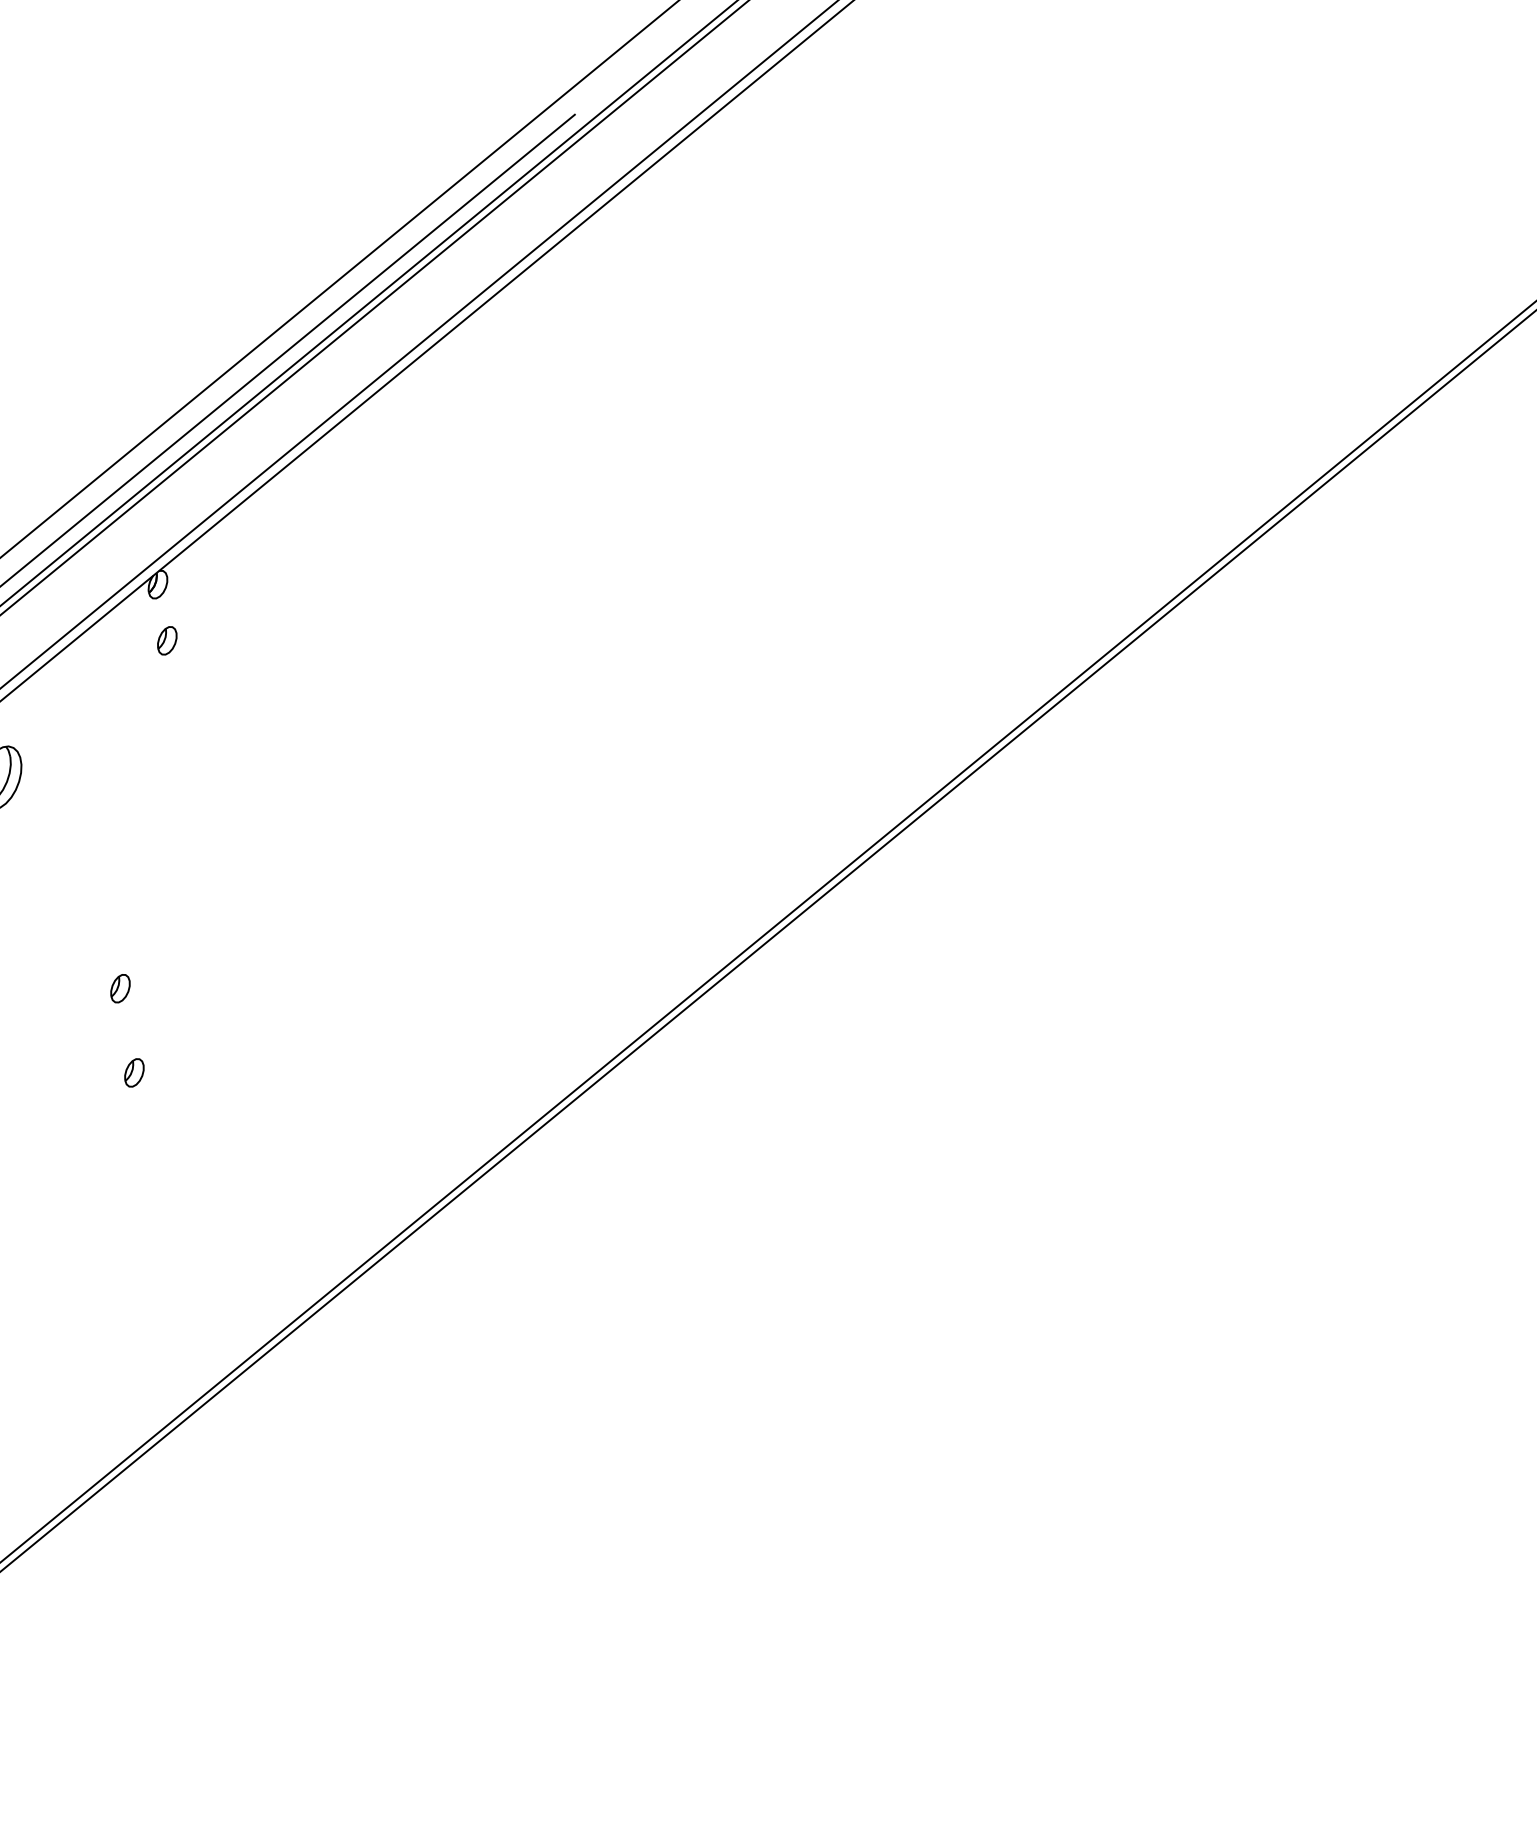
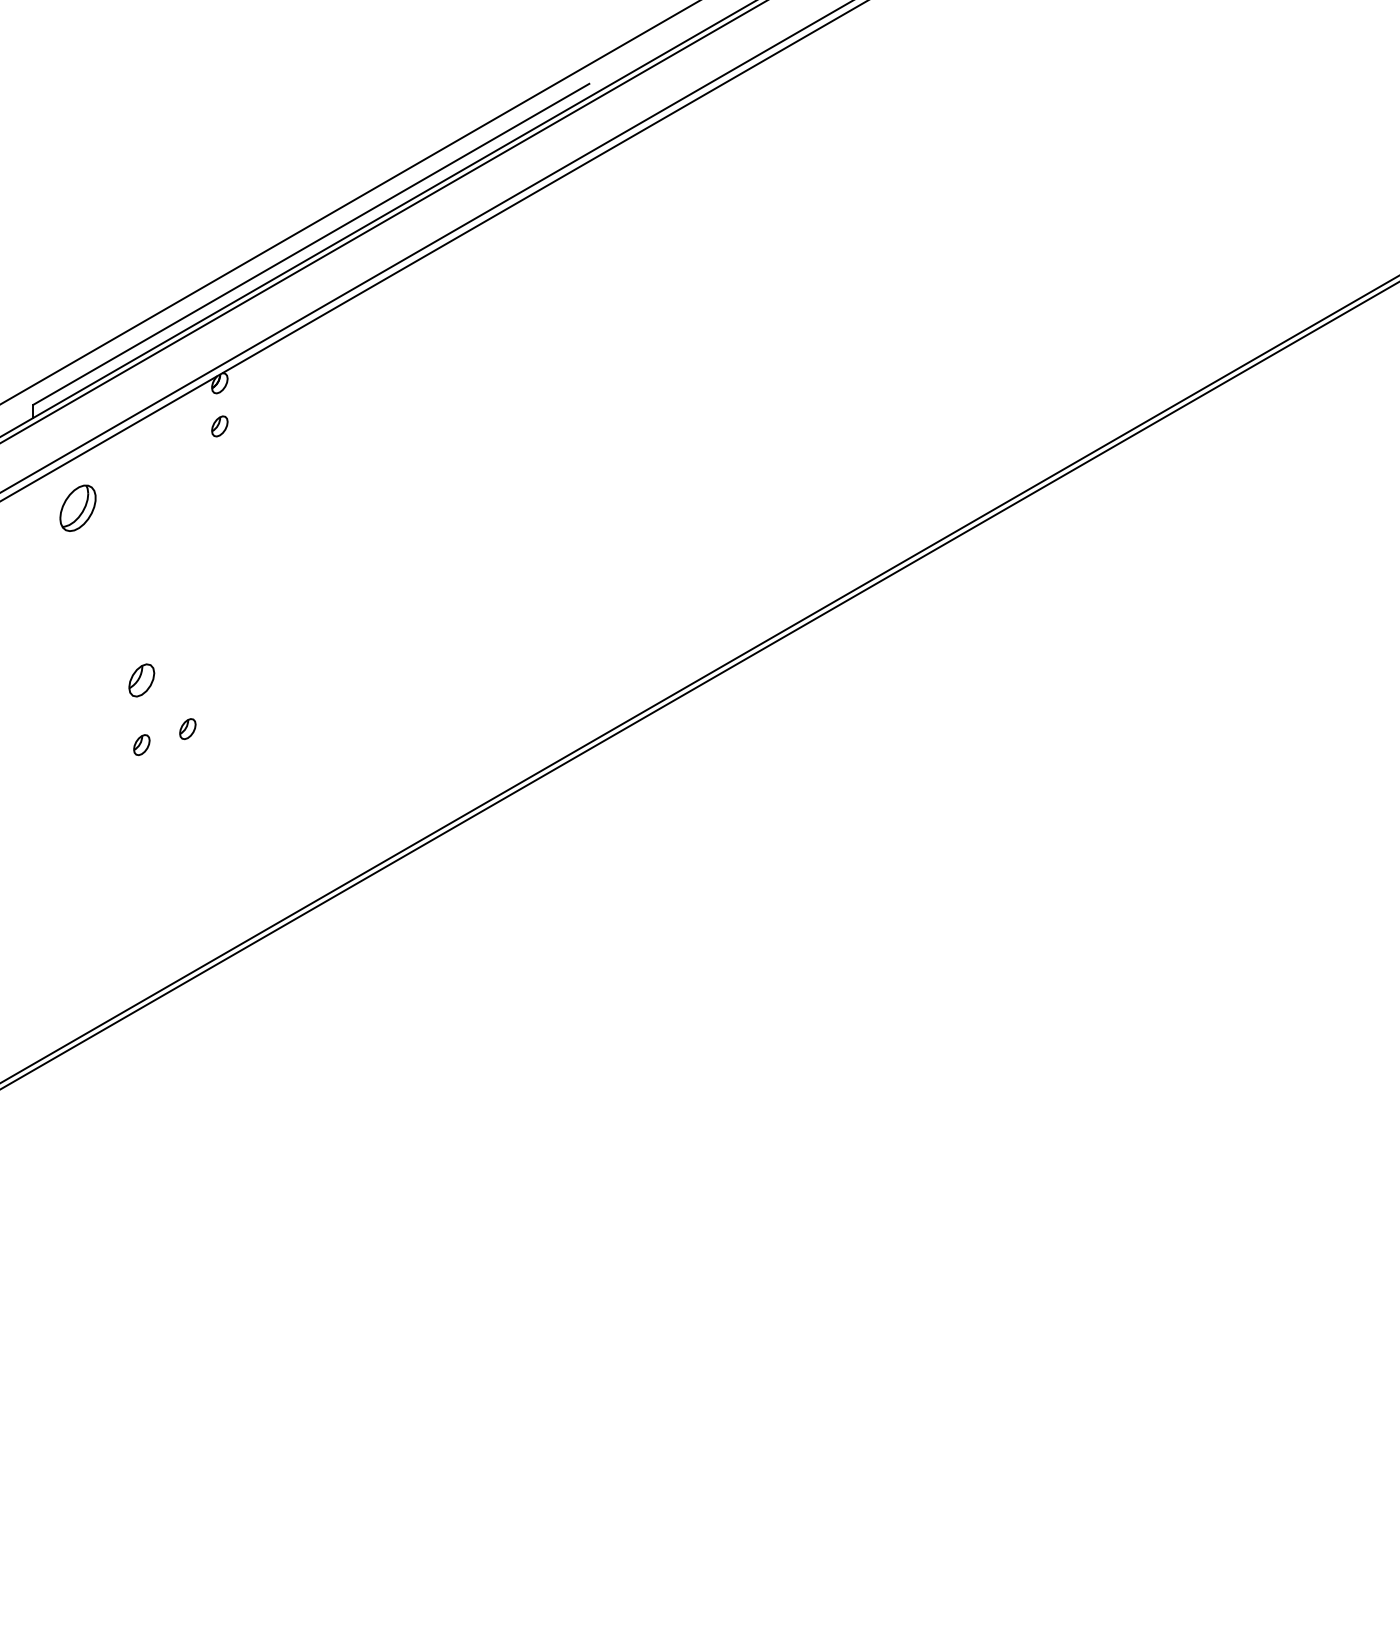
part: (120, 988) -> (141, 680), size x1.6
part: (190, 1042) -> (187, 729), added

